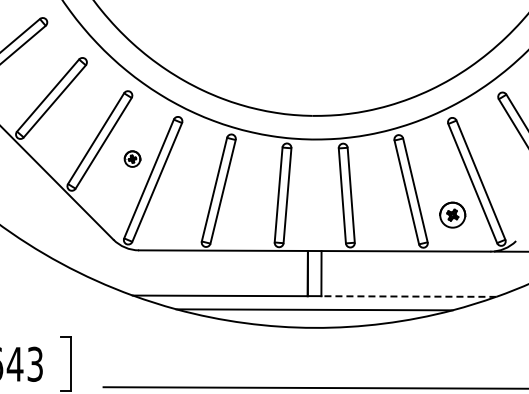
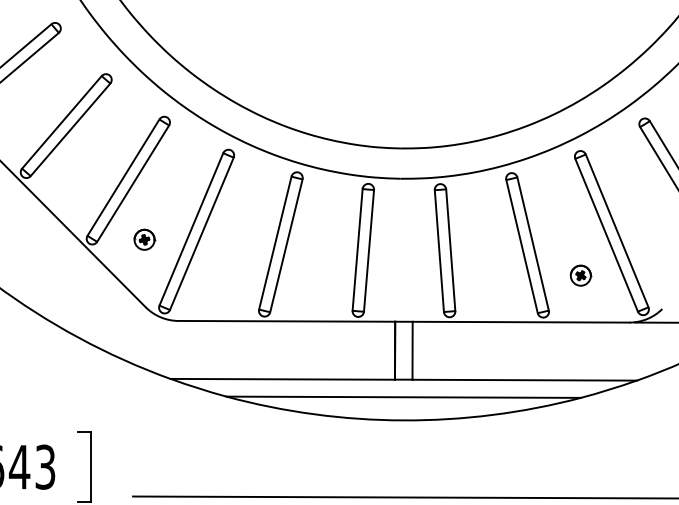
part: (132, 158) -> (144, 239), moved
part: (452, 214) -> (580, 274), size x0.62
line: (408, 296) -> (524, 380), dashed -> solid

